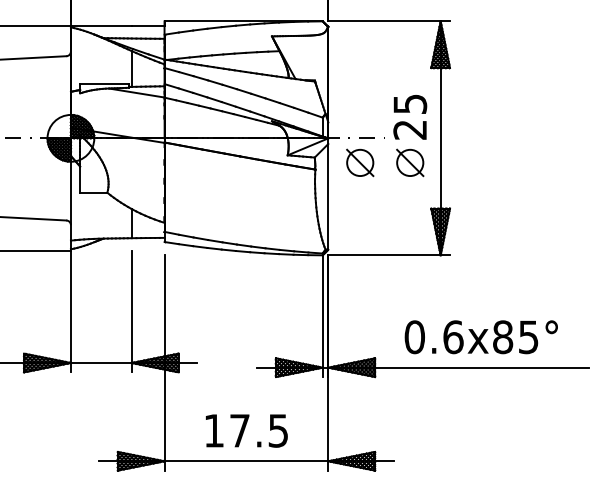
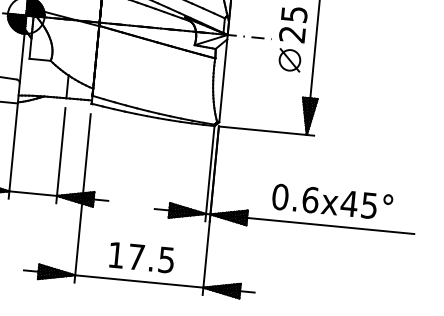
part: (360, 162) -> (251, 56), removed
text: (502, 337) -> (349, 203), 0.6x85° -> 0.6x45°

